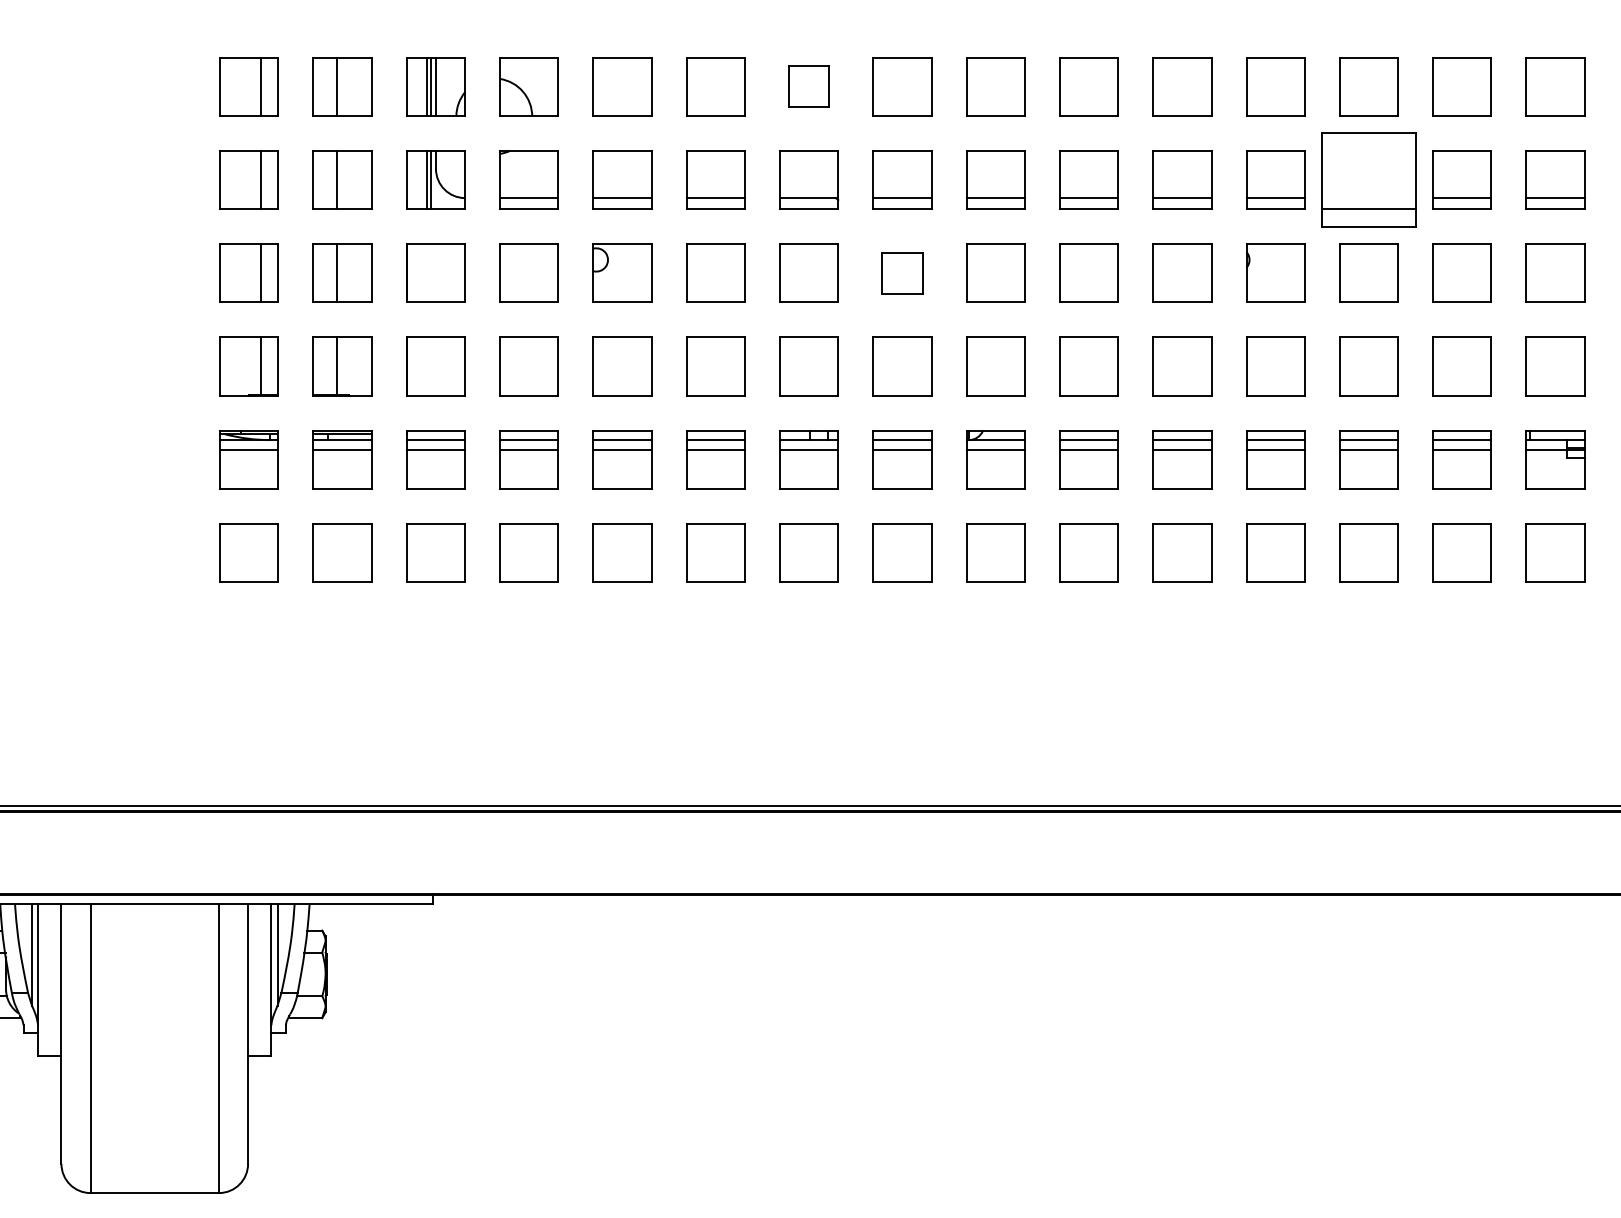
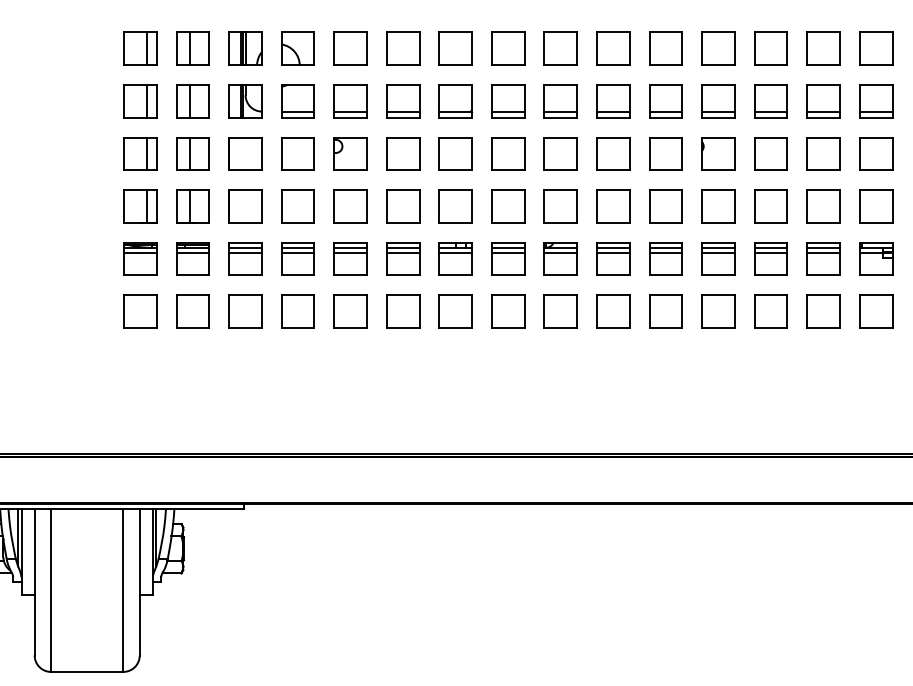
part: (808, 86) -> (455, 48), size x1.43
part: (1368, 180) -> (770, 101), size x0.62
part: (902, 272) -> (508, 153), size x1.43

